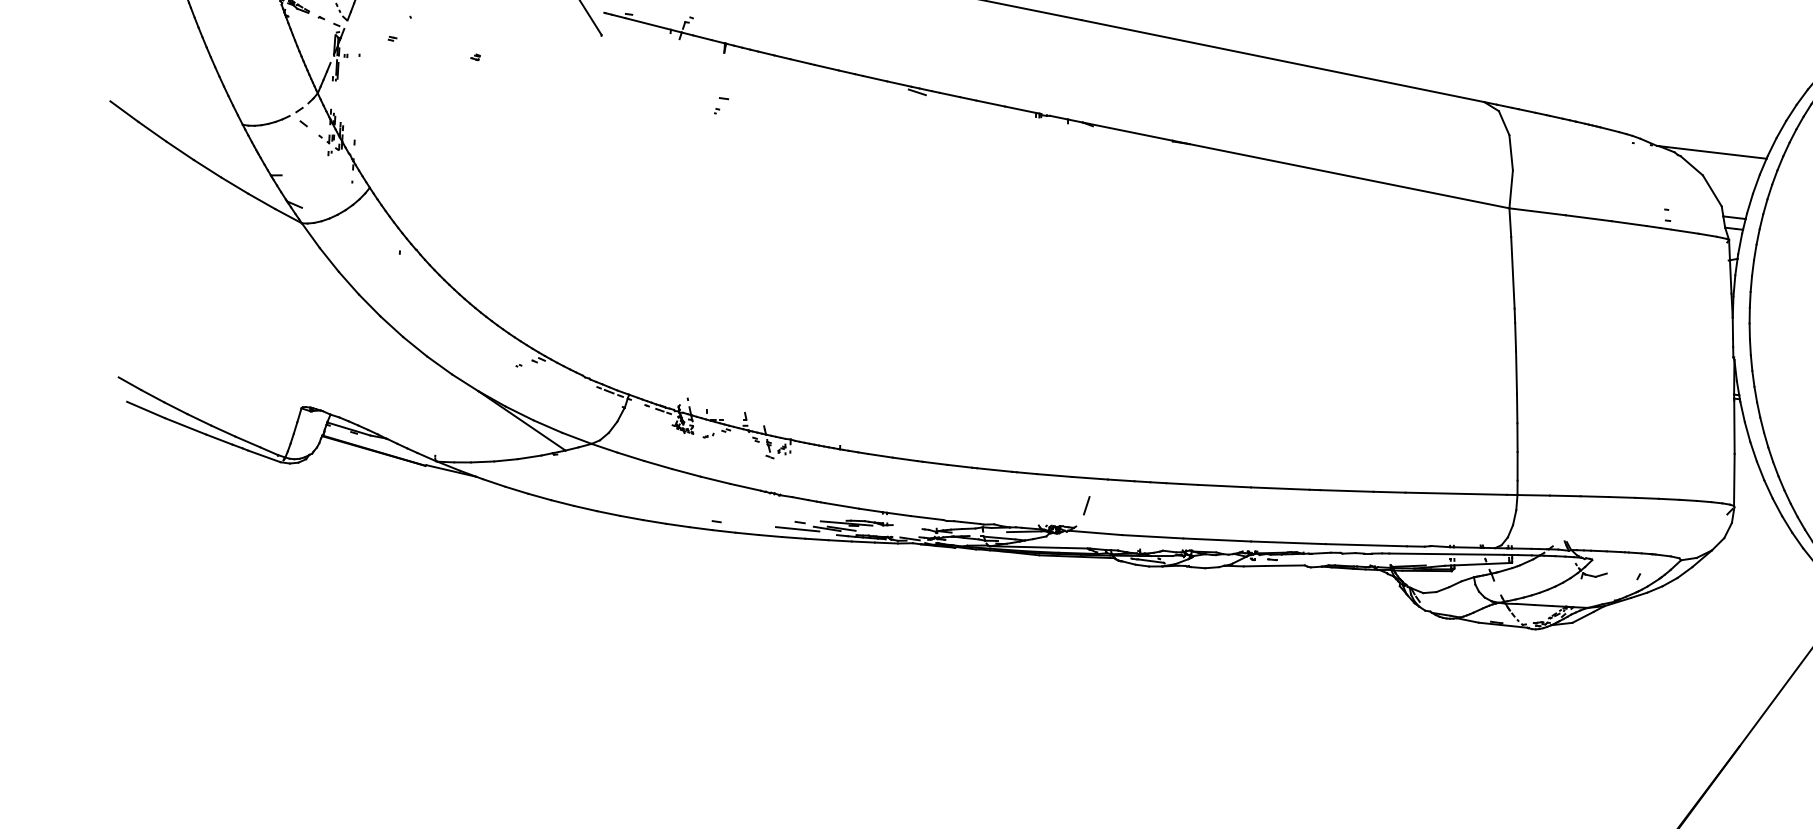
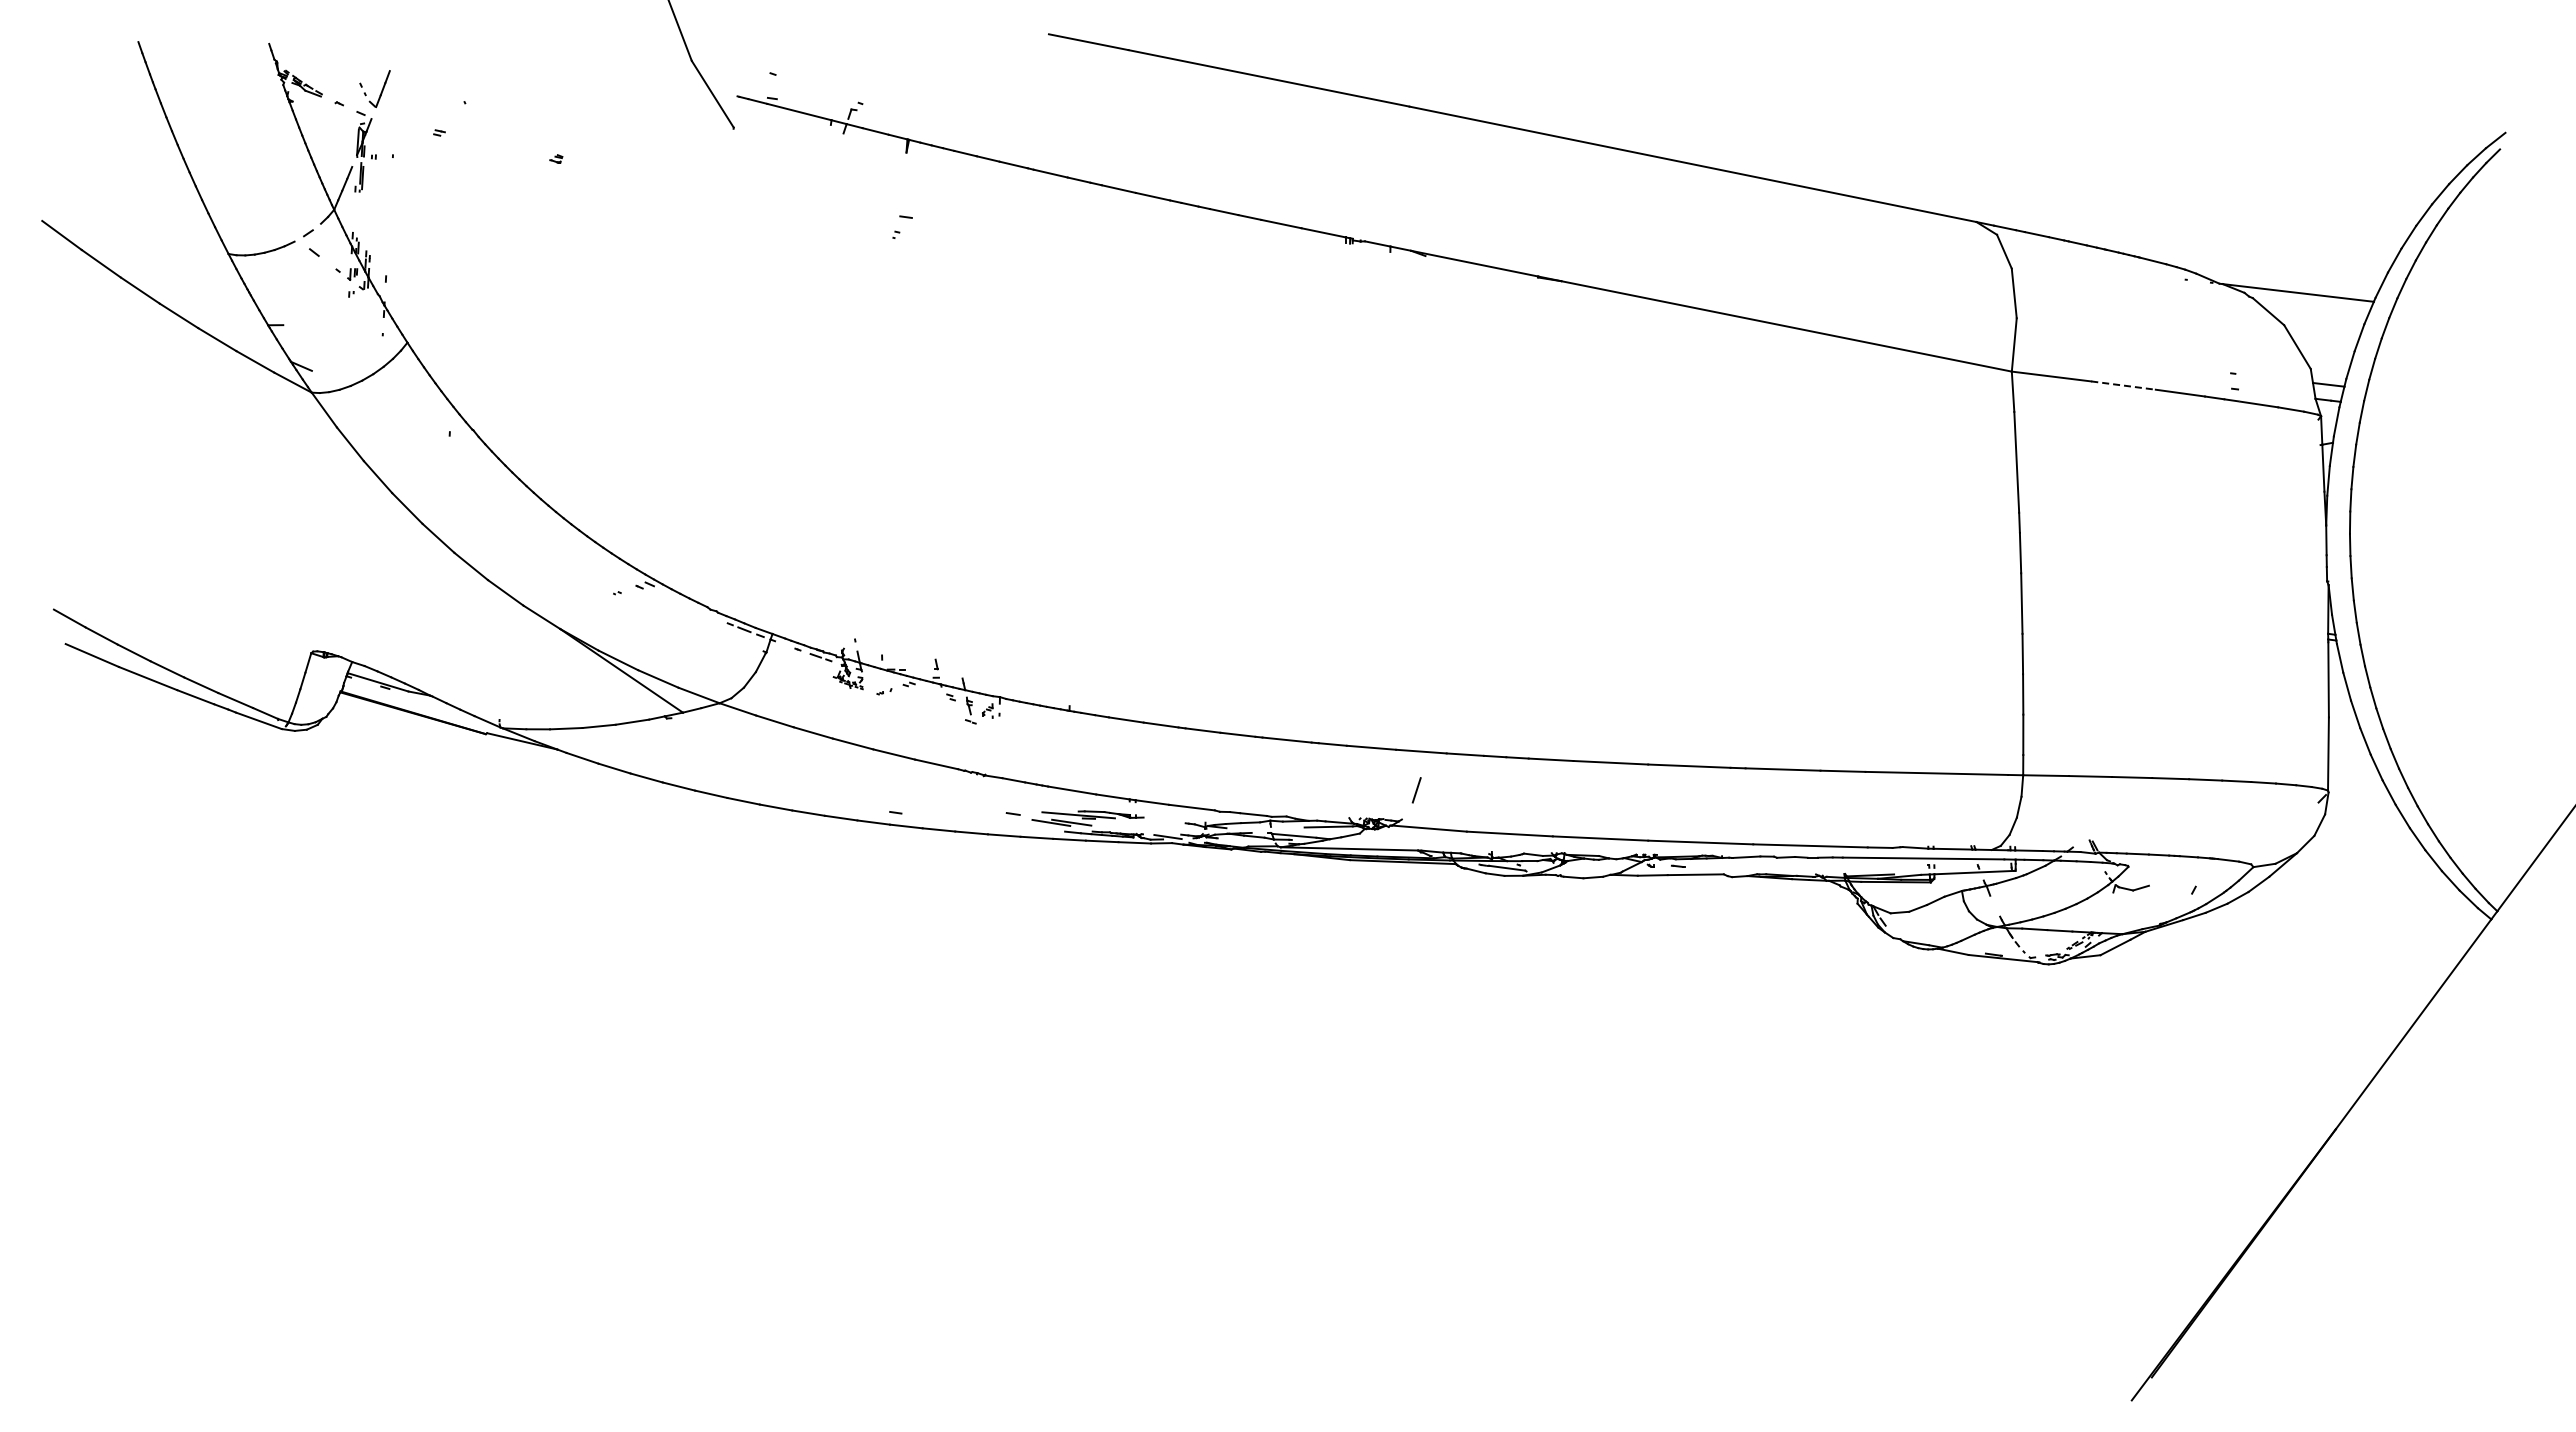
line: (917, 92) -> (1178, 208), removed
line: (1588, 218) -> (2123, 385), solid -> dashed
line: (797, 529) -> (1009, 823), removed

